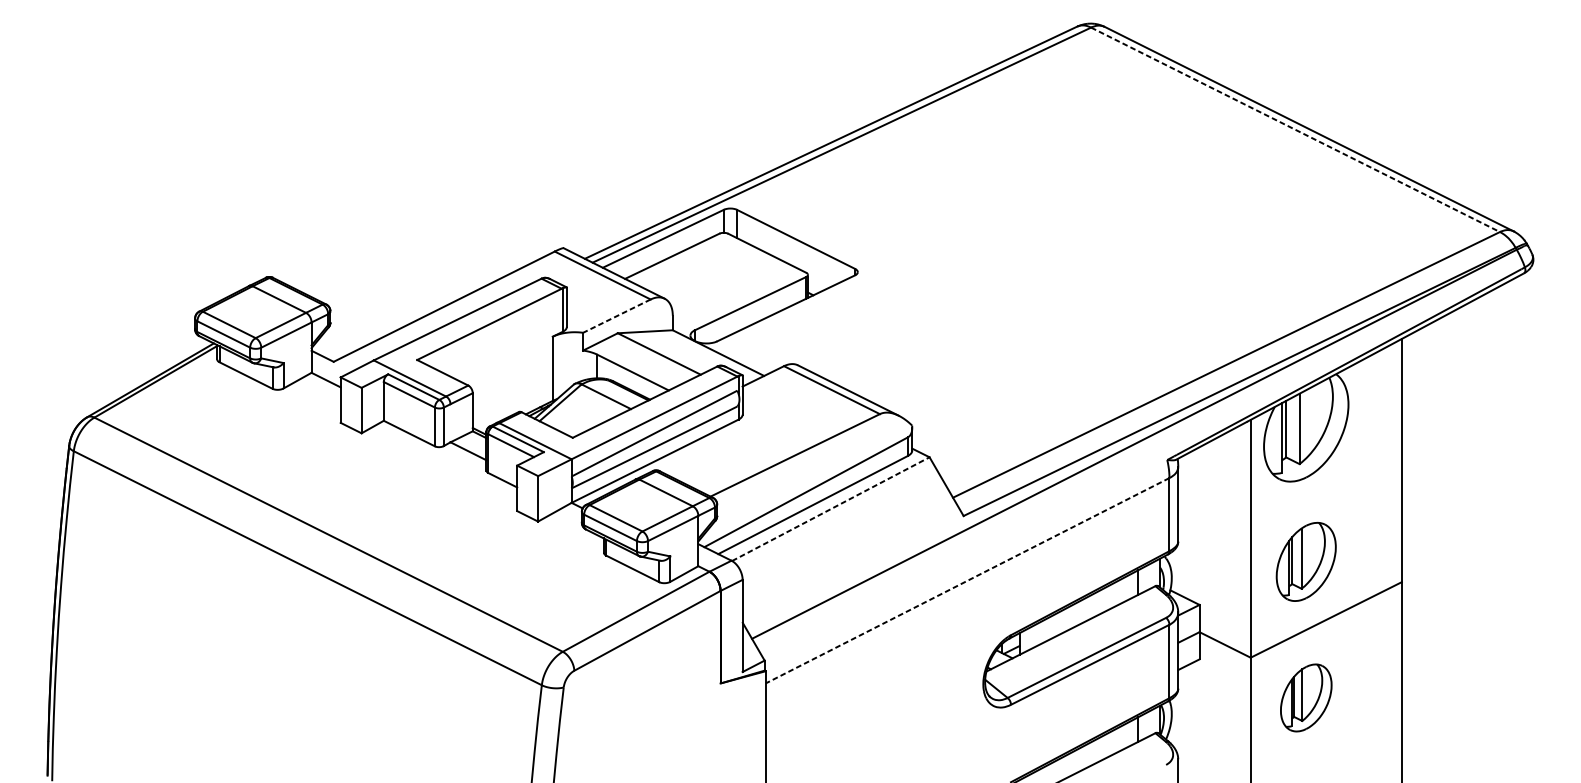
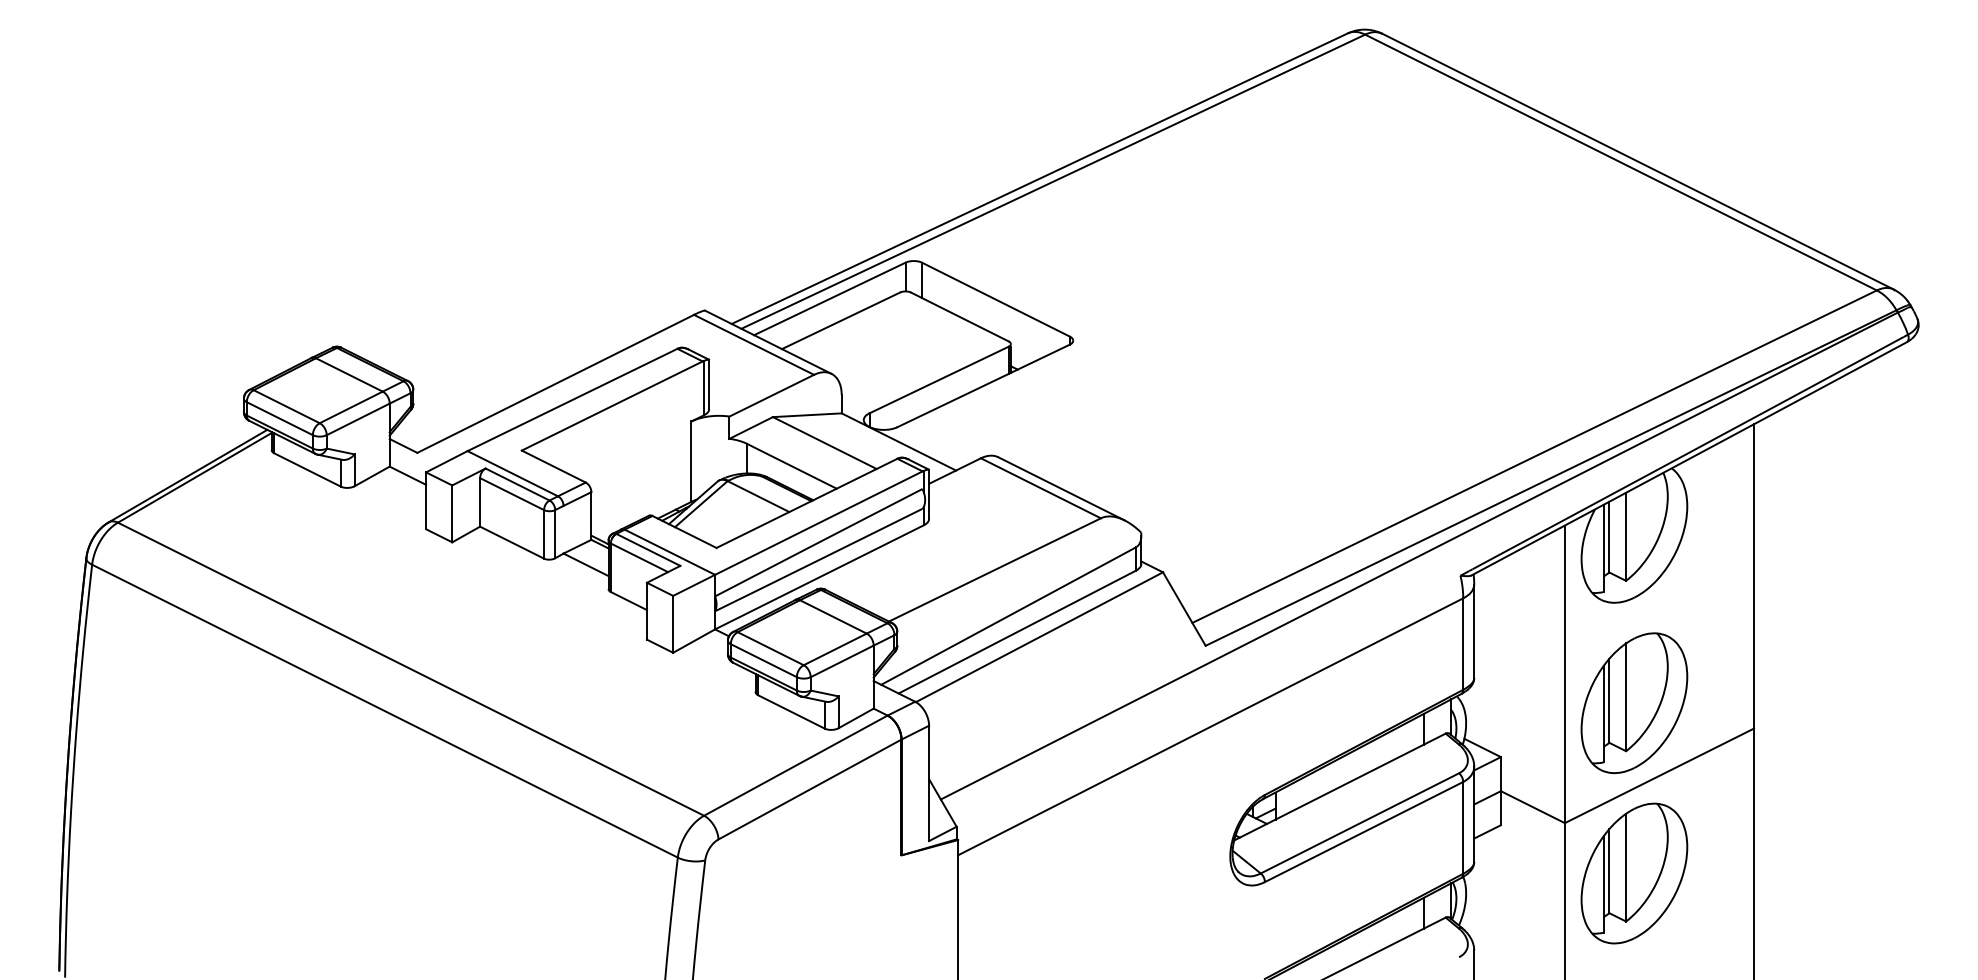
line: (1295, 129) -> (1621, 162), dashed -> solid
line: (616, 315) -> (771, 395), dashed -> solid
line: (830, 509) -> (1039, 637), dashed -> solid
part: (1306, 562) -> (1634, 703), size x1.43
line: (967, 581) -> (1210, 727), dashed -> solid
part: (1306, 697) -> (1634, 873), size x1.67

